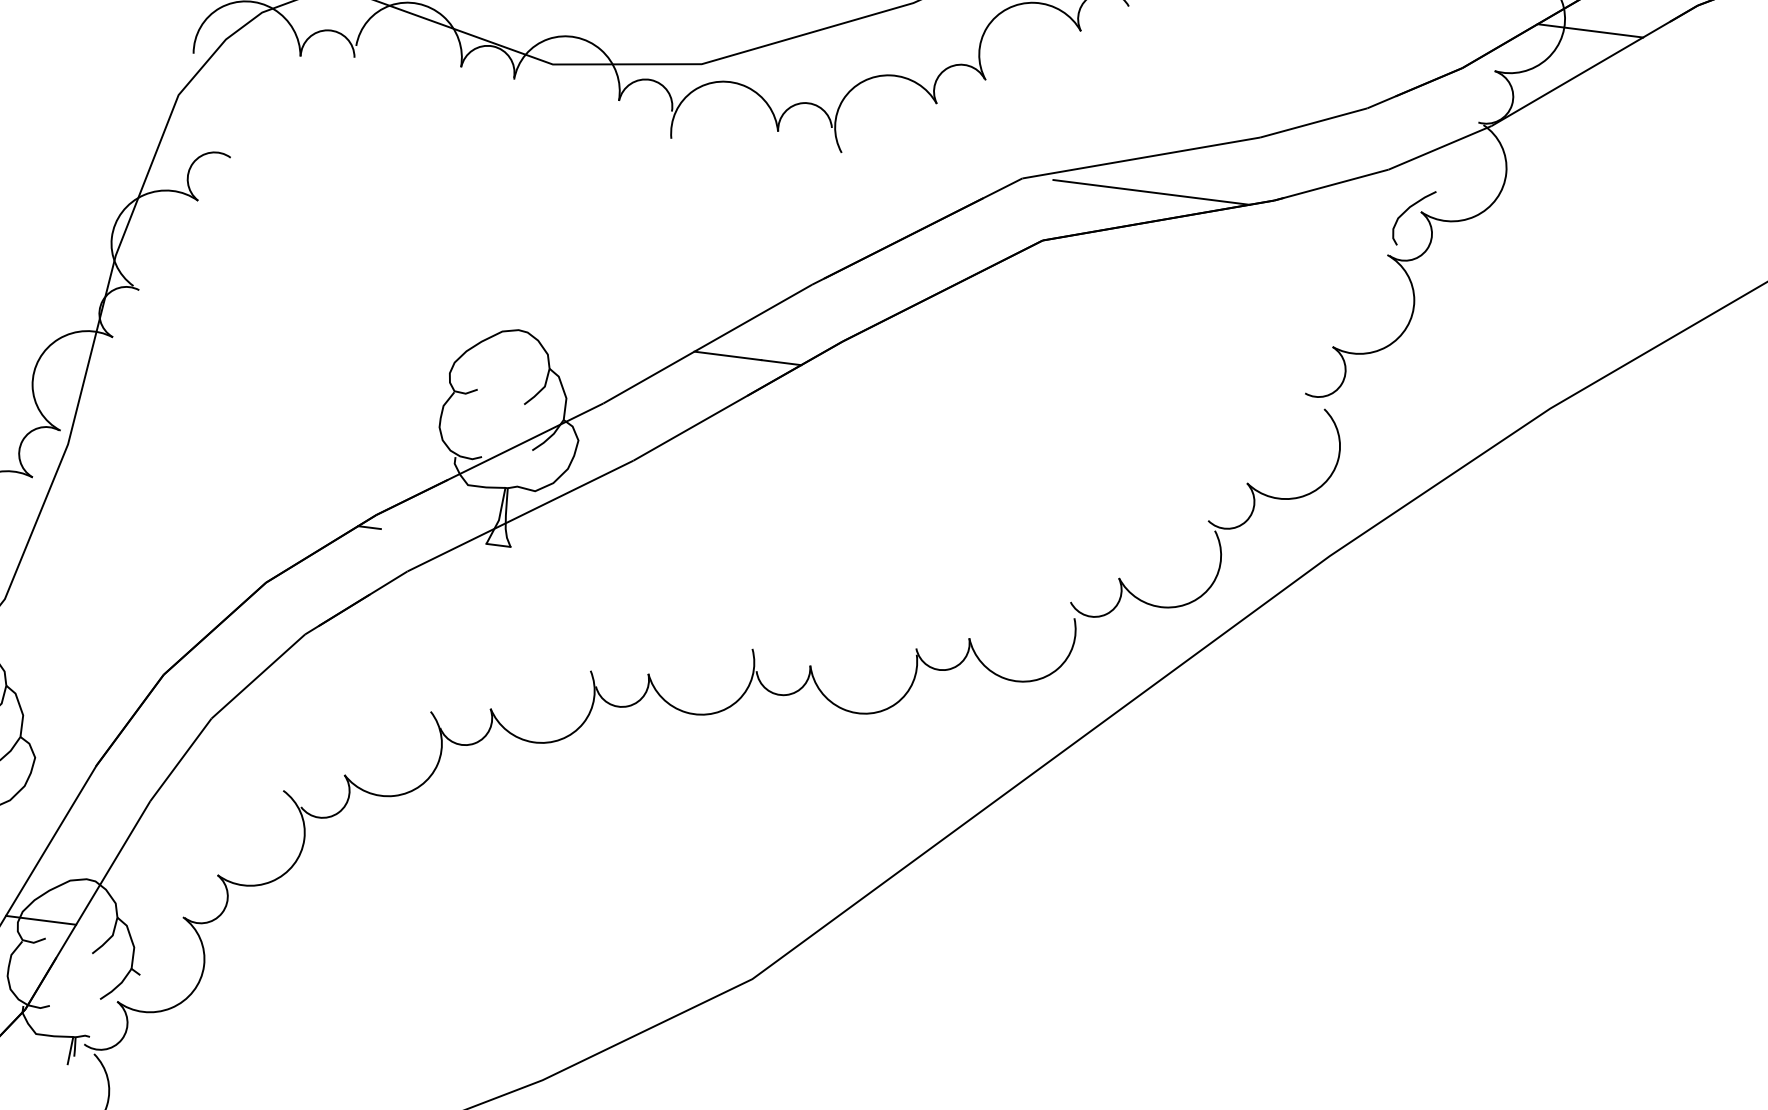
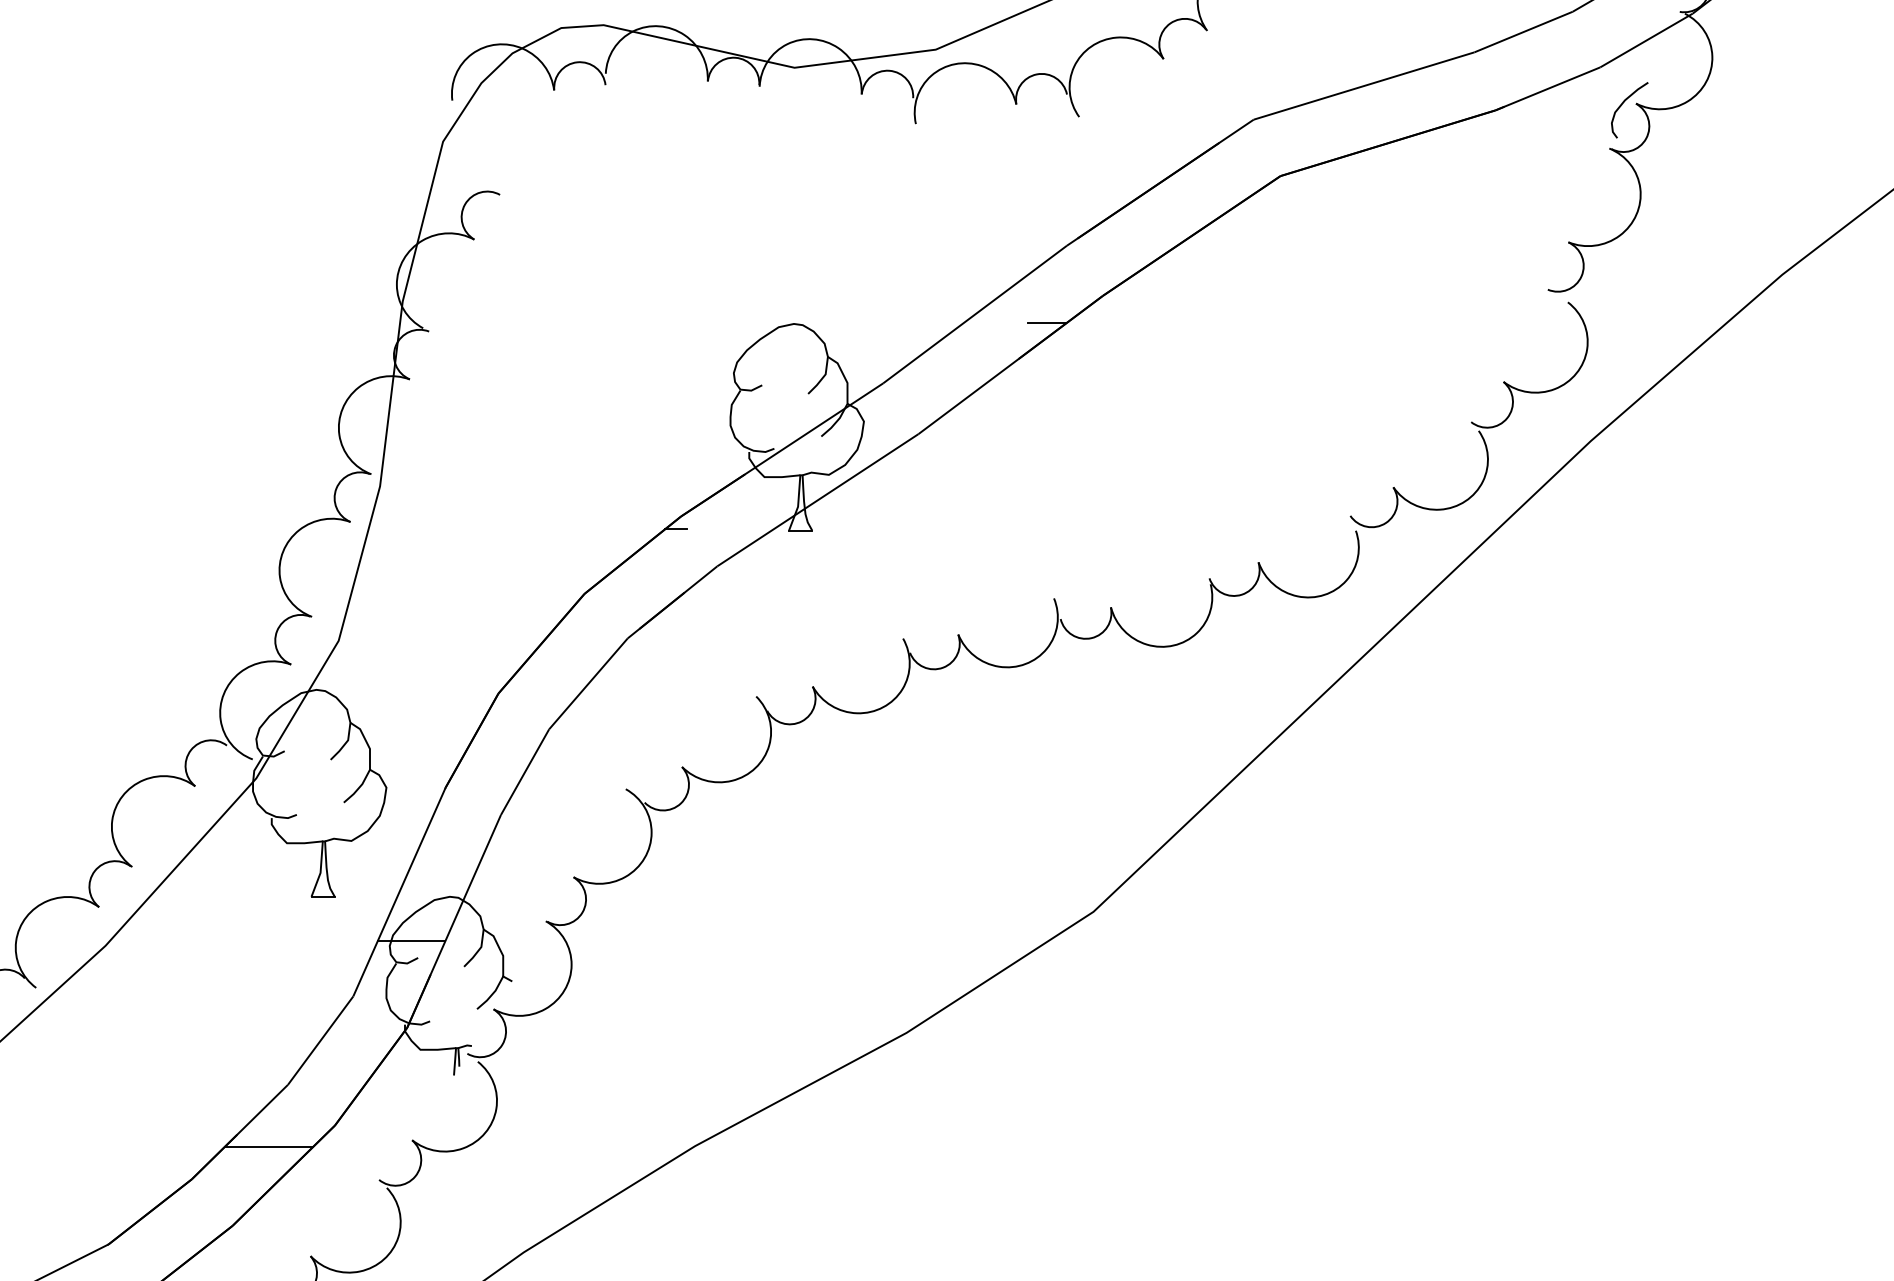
line: (1150, 192) -> (1377, 117), removed
line: (727, 356) -> (995, 323), removed

